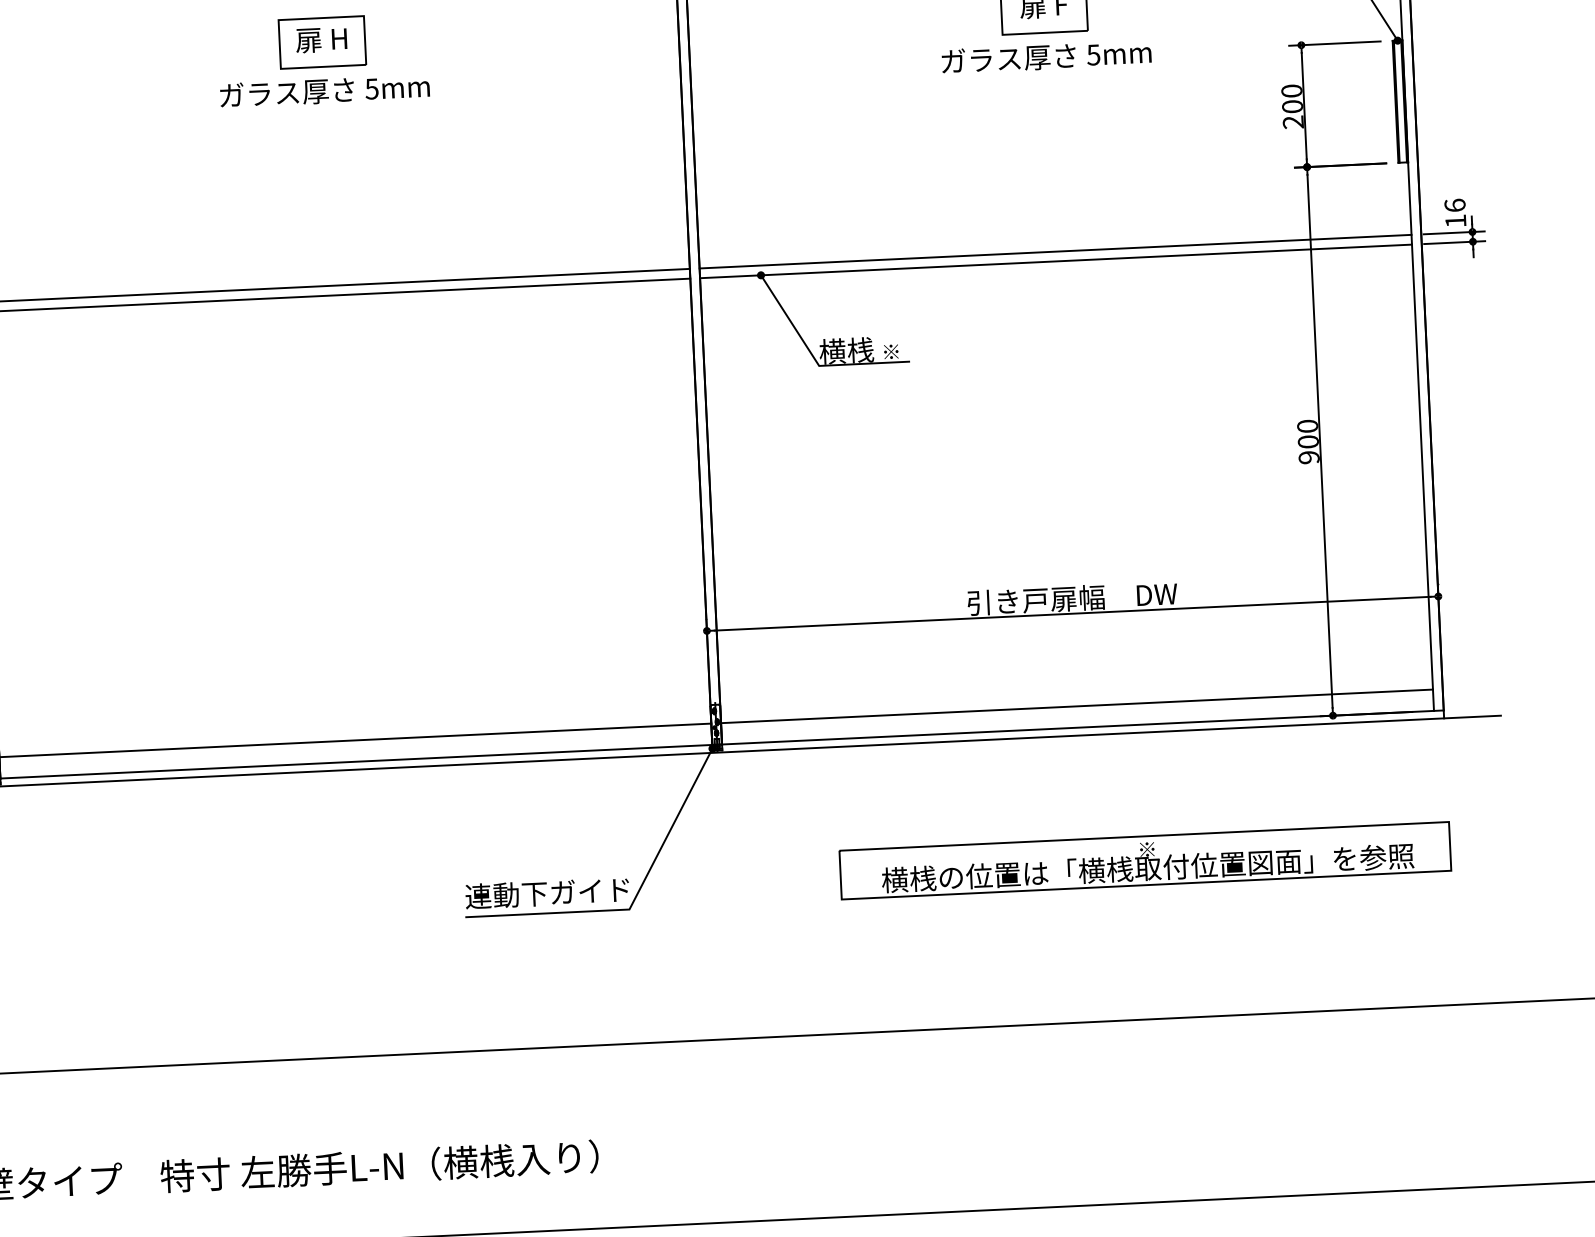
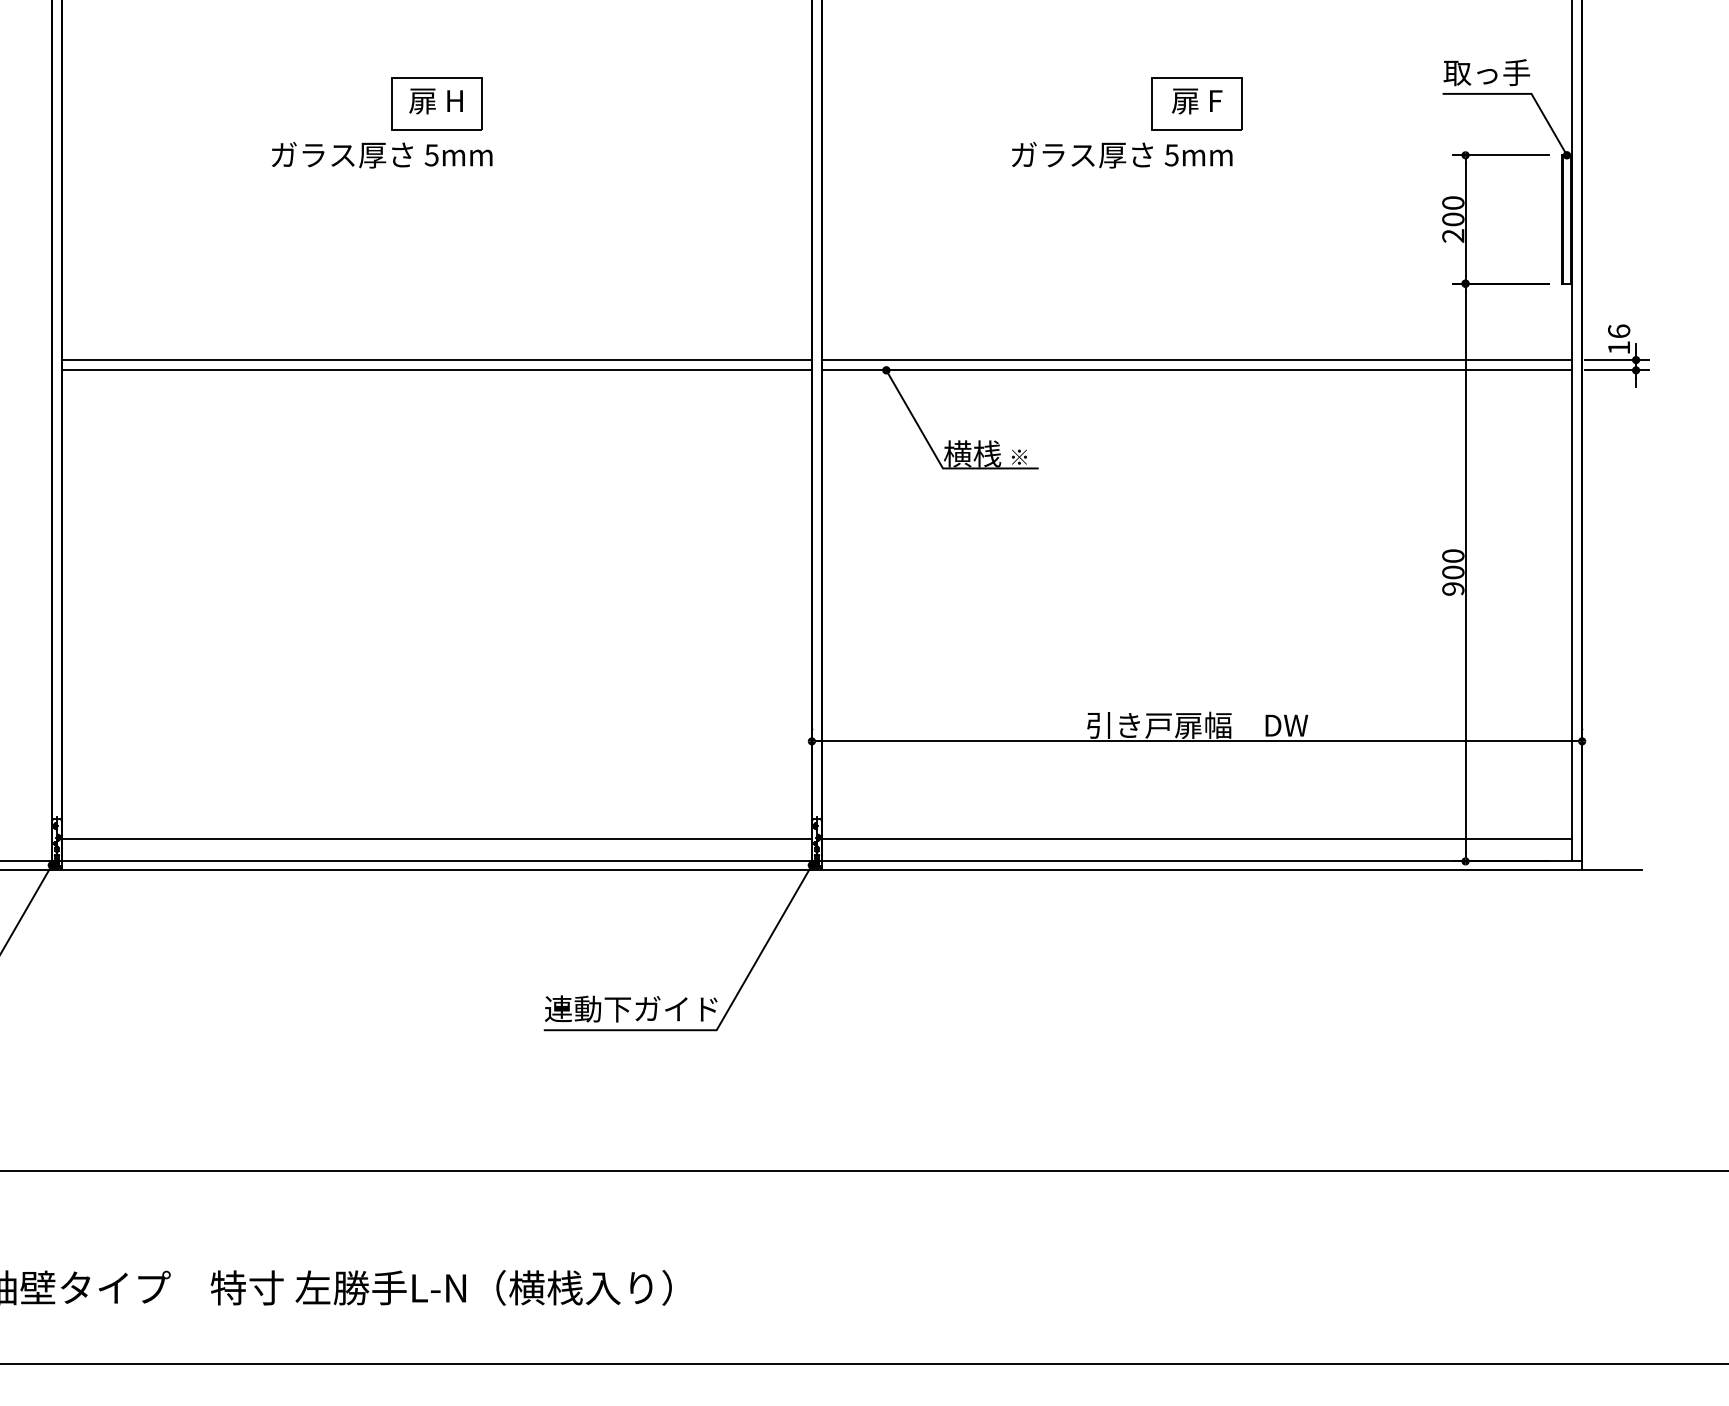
text: (1046, 57) -> (1122, 155), moved
text: (325, 91) -> (382, 155), moved
part: (1144, 860) -> (1260, 1004), removed

